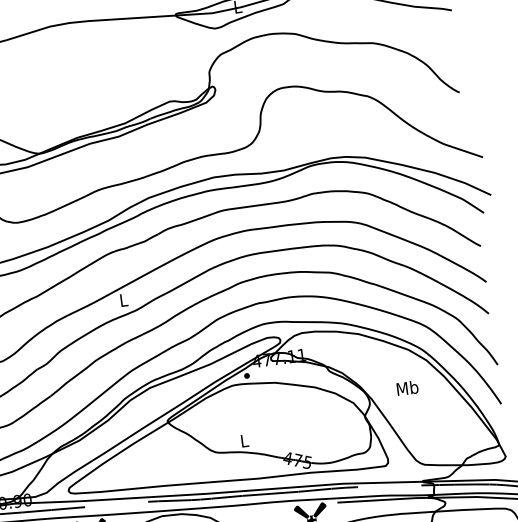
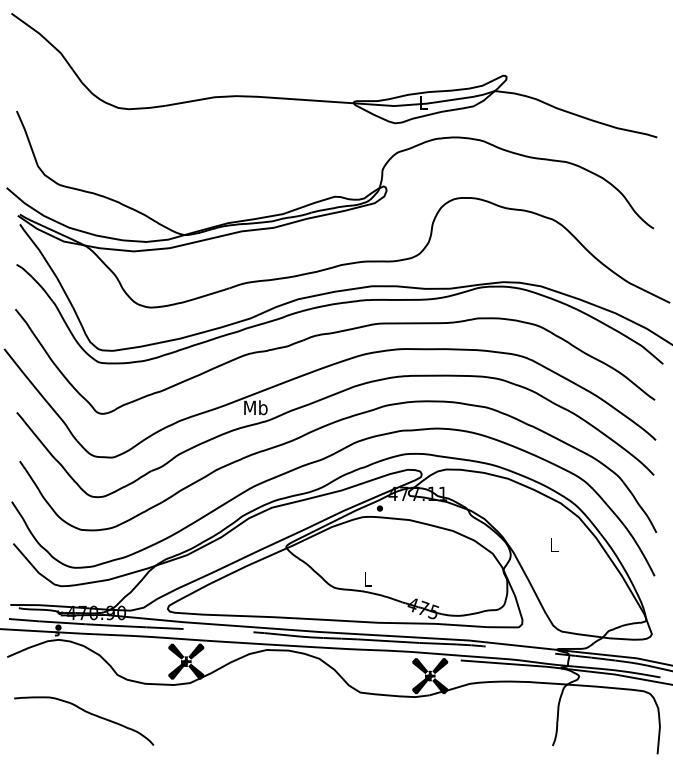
text: (123, 299) -> (255, 407), L -> Mb
text: (406, 387) -> (553, 544), Mb -> L

